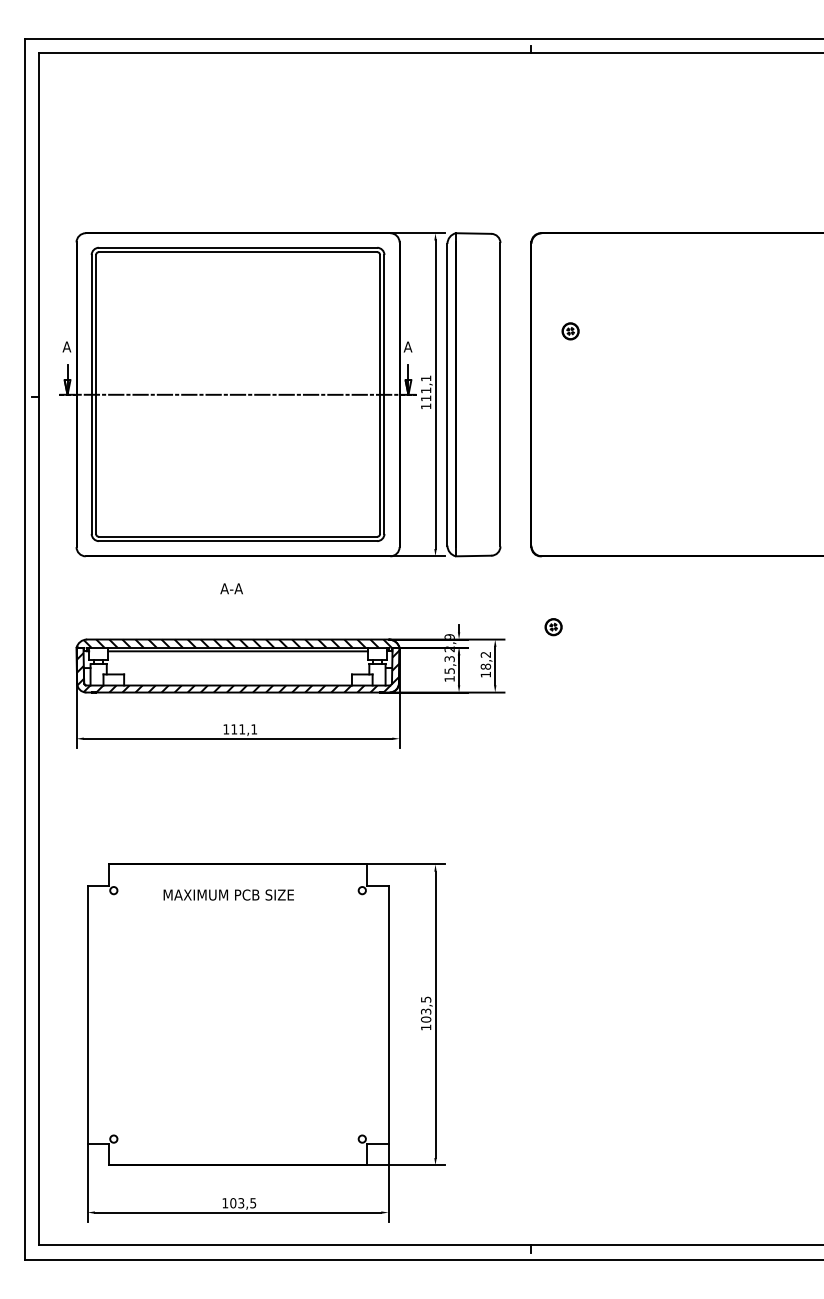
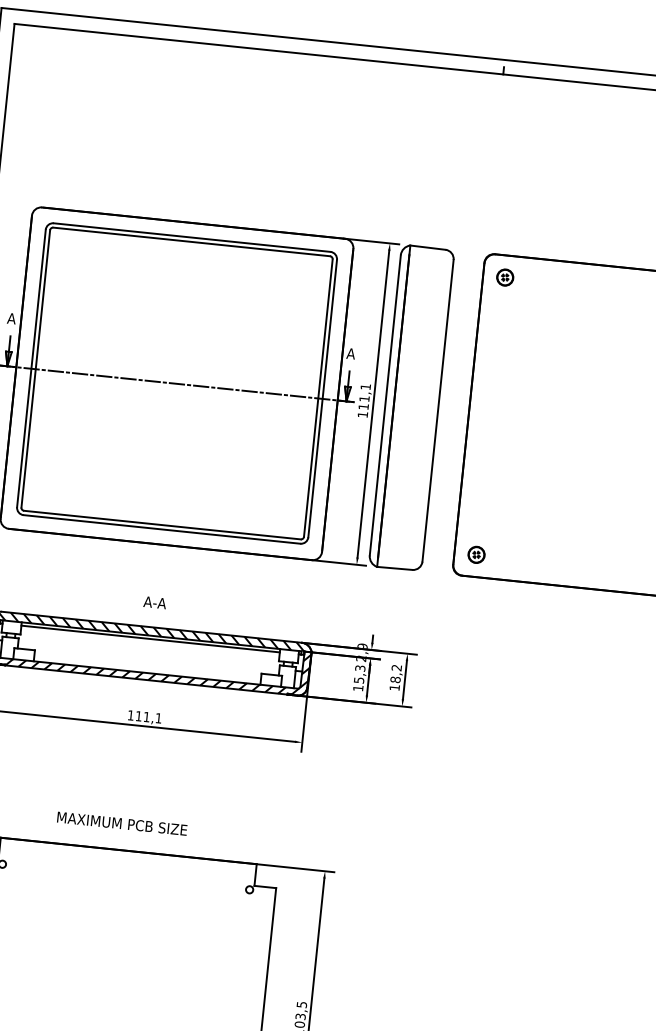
part: (570, 331) -> (505, 277), moved
text: (231, 588) -> (154, 602), moved
part: (553, 627) -> (476, 555), moved
text: (228, 894) -> (121, 823), moved

